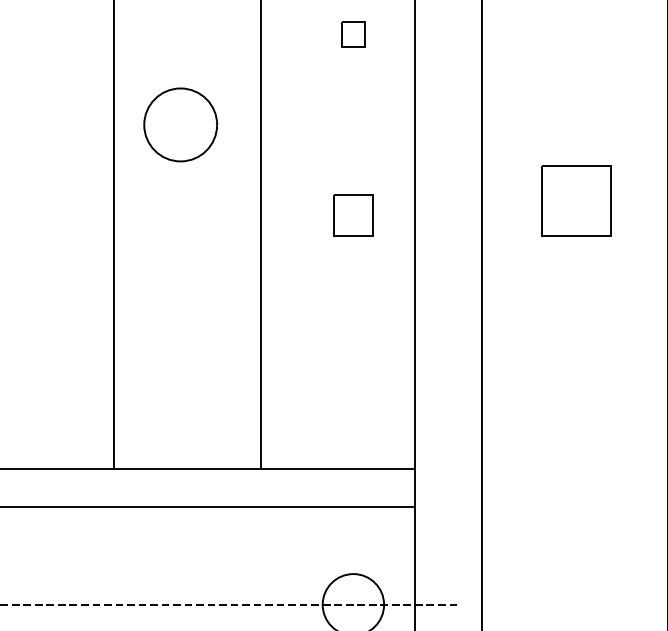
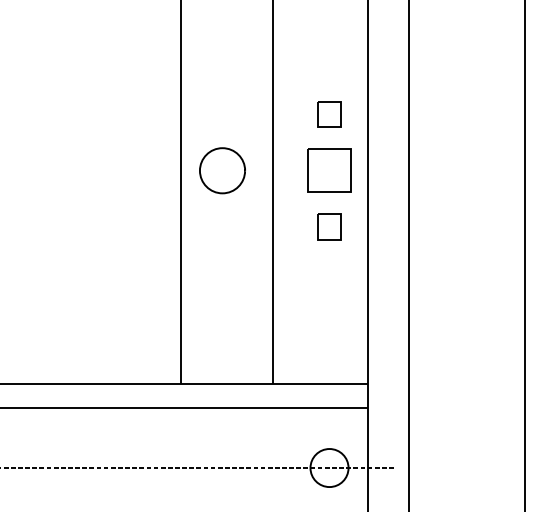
part: (353, 34) -> (329, 114), size x1.67
part: (576, 200) -> (329, 170), moved

